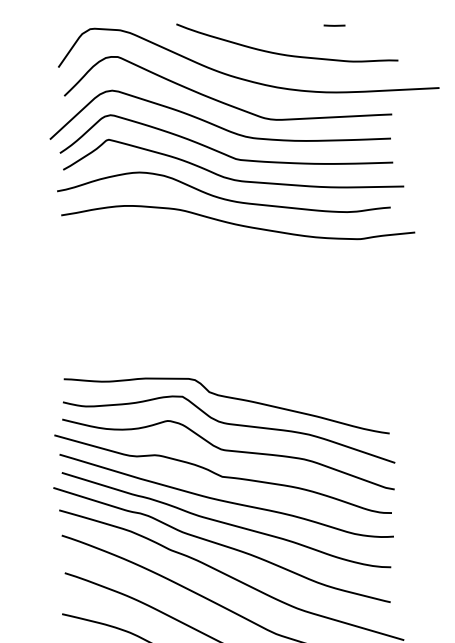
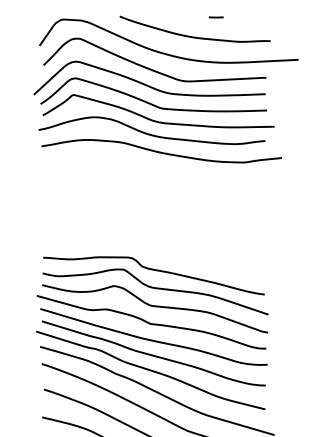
line: (333, 25) -> (215, 17), moved

